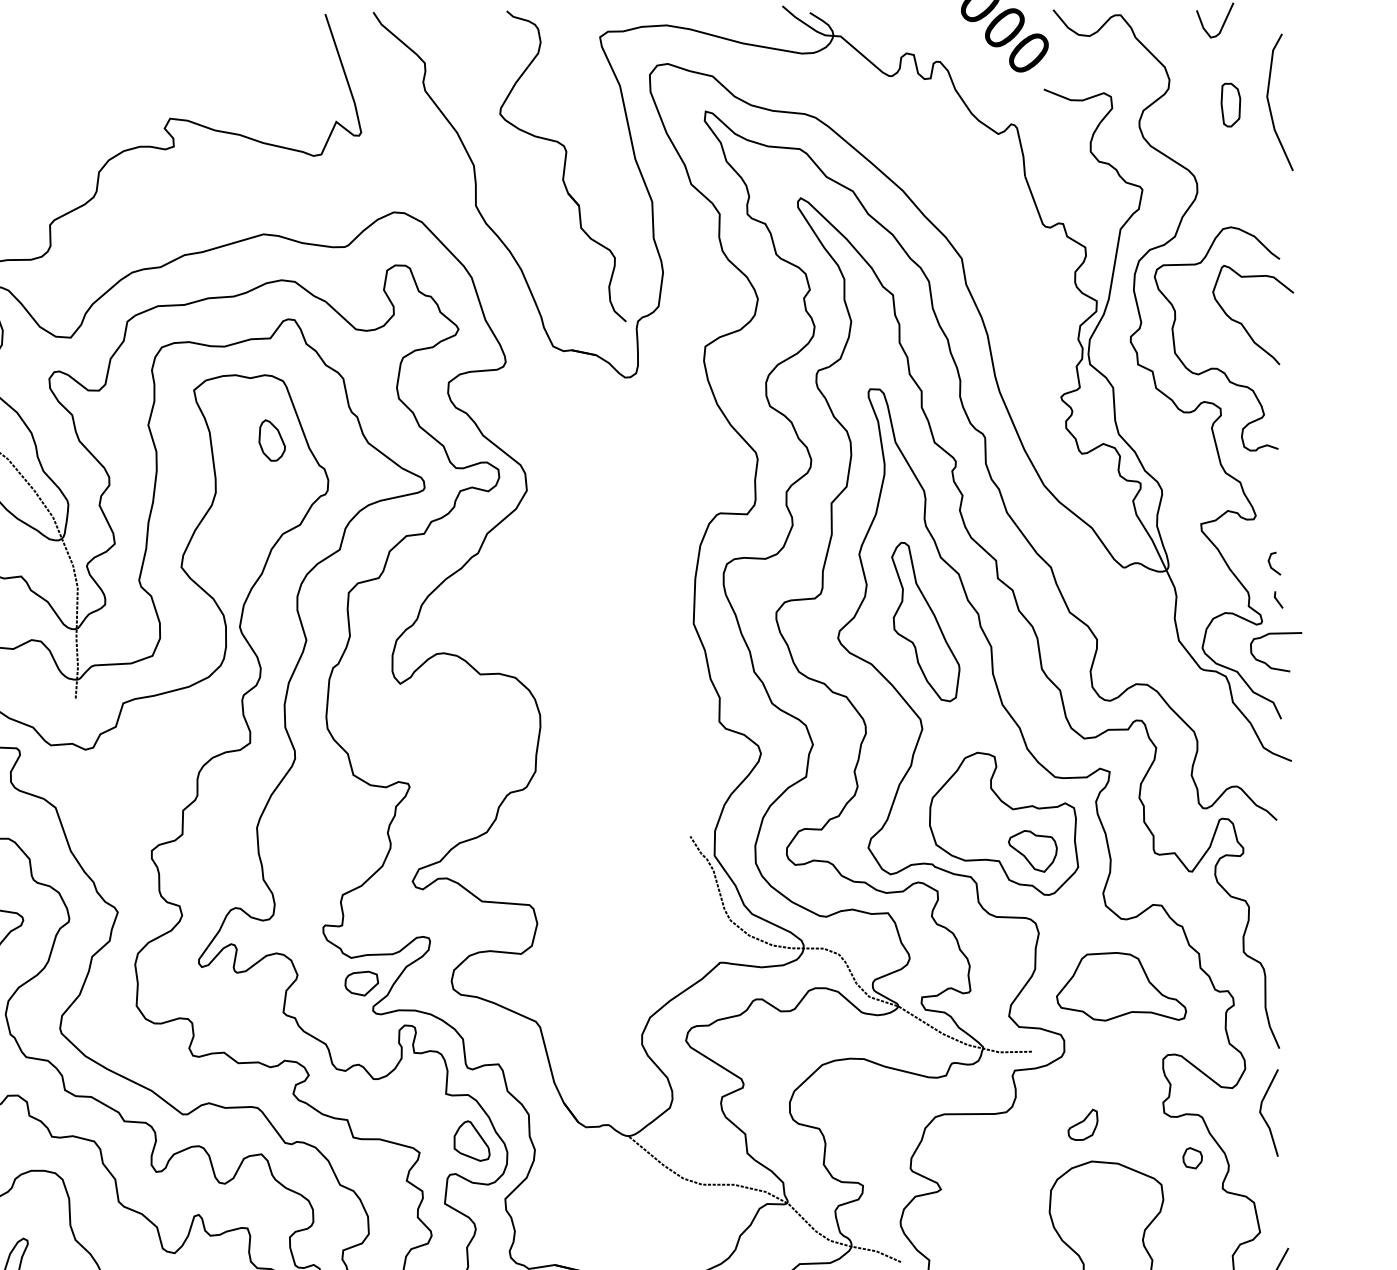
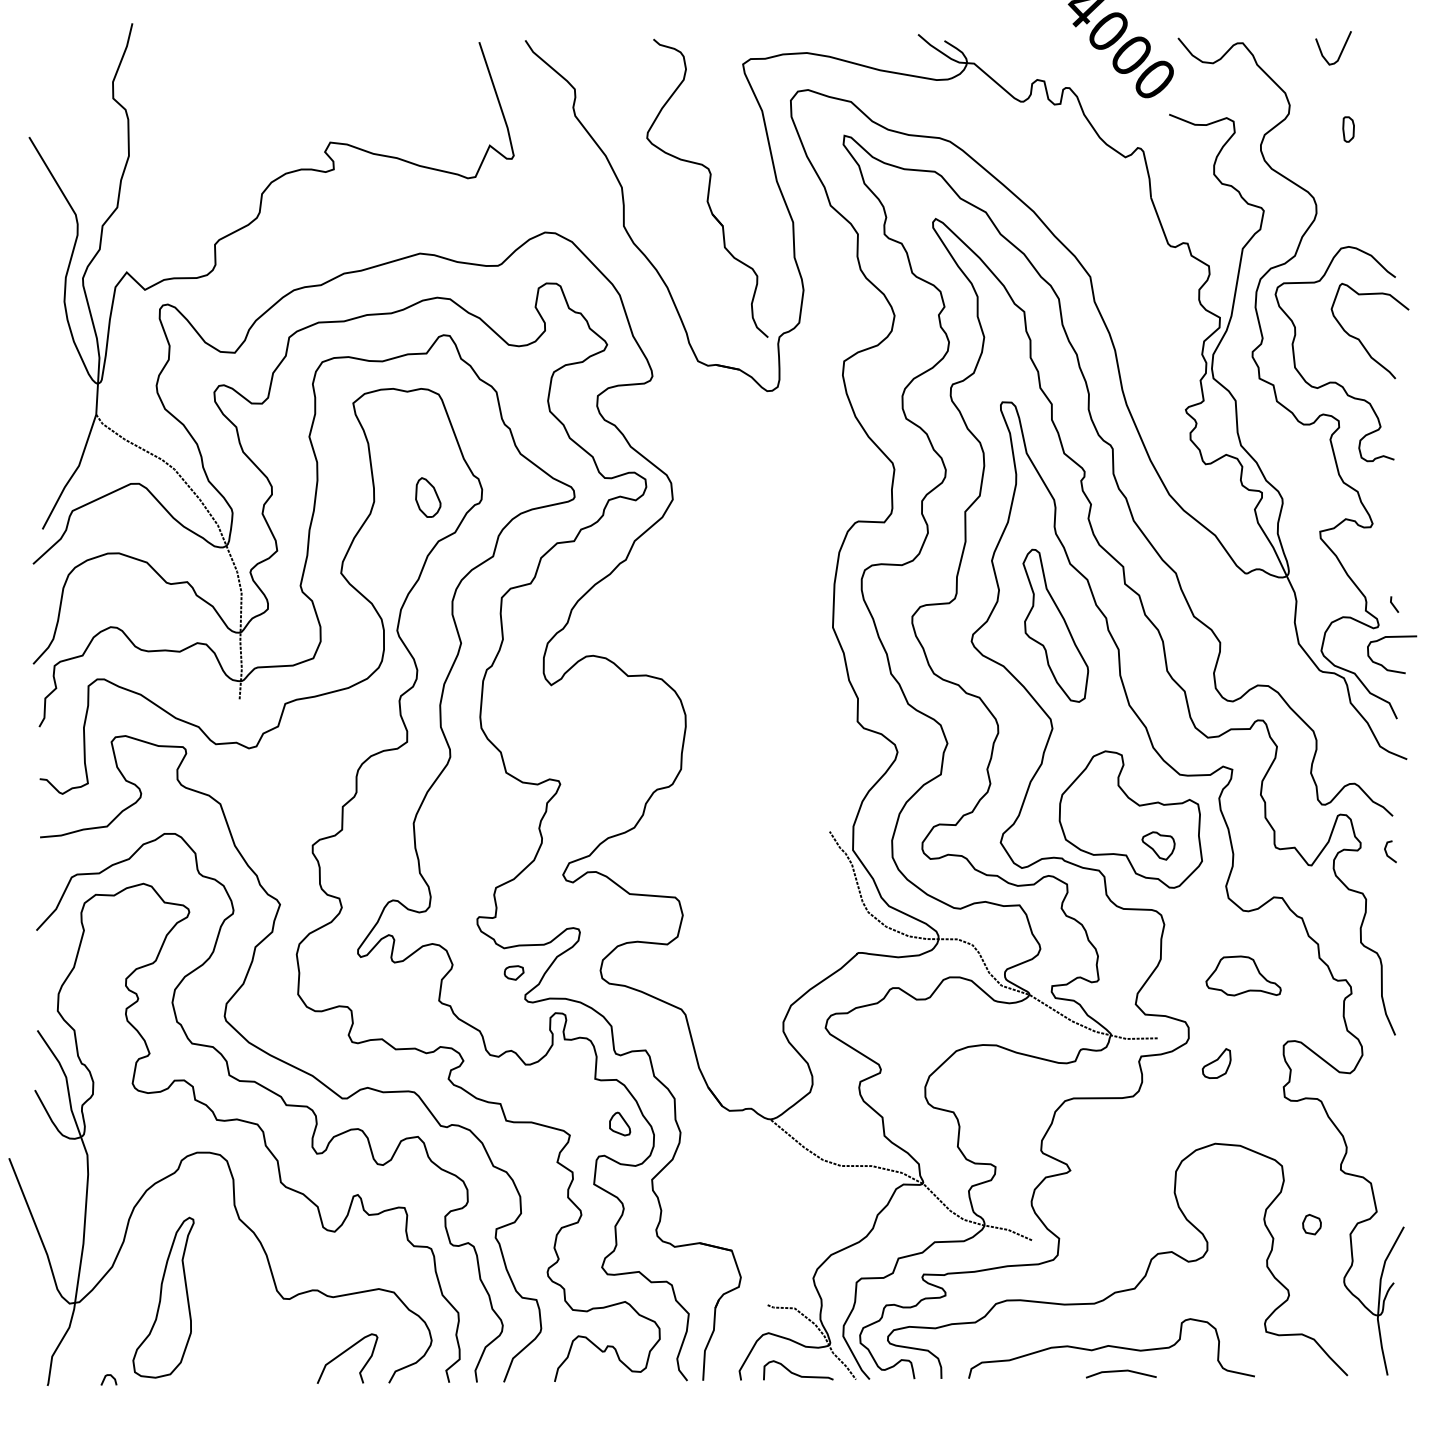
part: (1230, 105) -> (1348, 129), size x0.6
line: (1270, 105) -> (1386, 129), removed
part: (272, 440) -> (428, 497), moved
line: (1271, 564) -> (1387, 852), moved
part: (1032, 850) -> (1158, 845), size x0.7
part: (360, 983) -> (513, 972), size x0.6
part: (1121, 986) -> (1243, 975), size x0.6
line: (1264, 1116) -> (1380, 1100), removed
part: (1082, 1124) -> (1216, 1063), moved
part: (471, 1140) -> (619, 1123), size x0.6
part: (1192, 1158) -> (1311, 1224), moved

